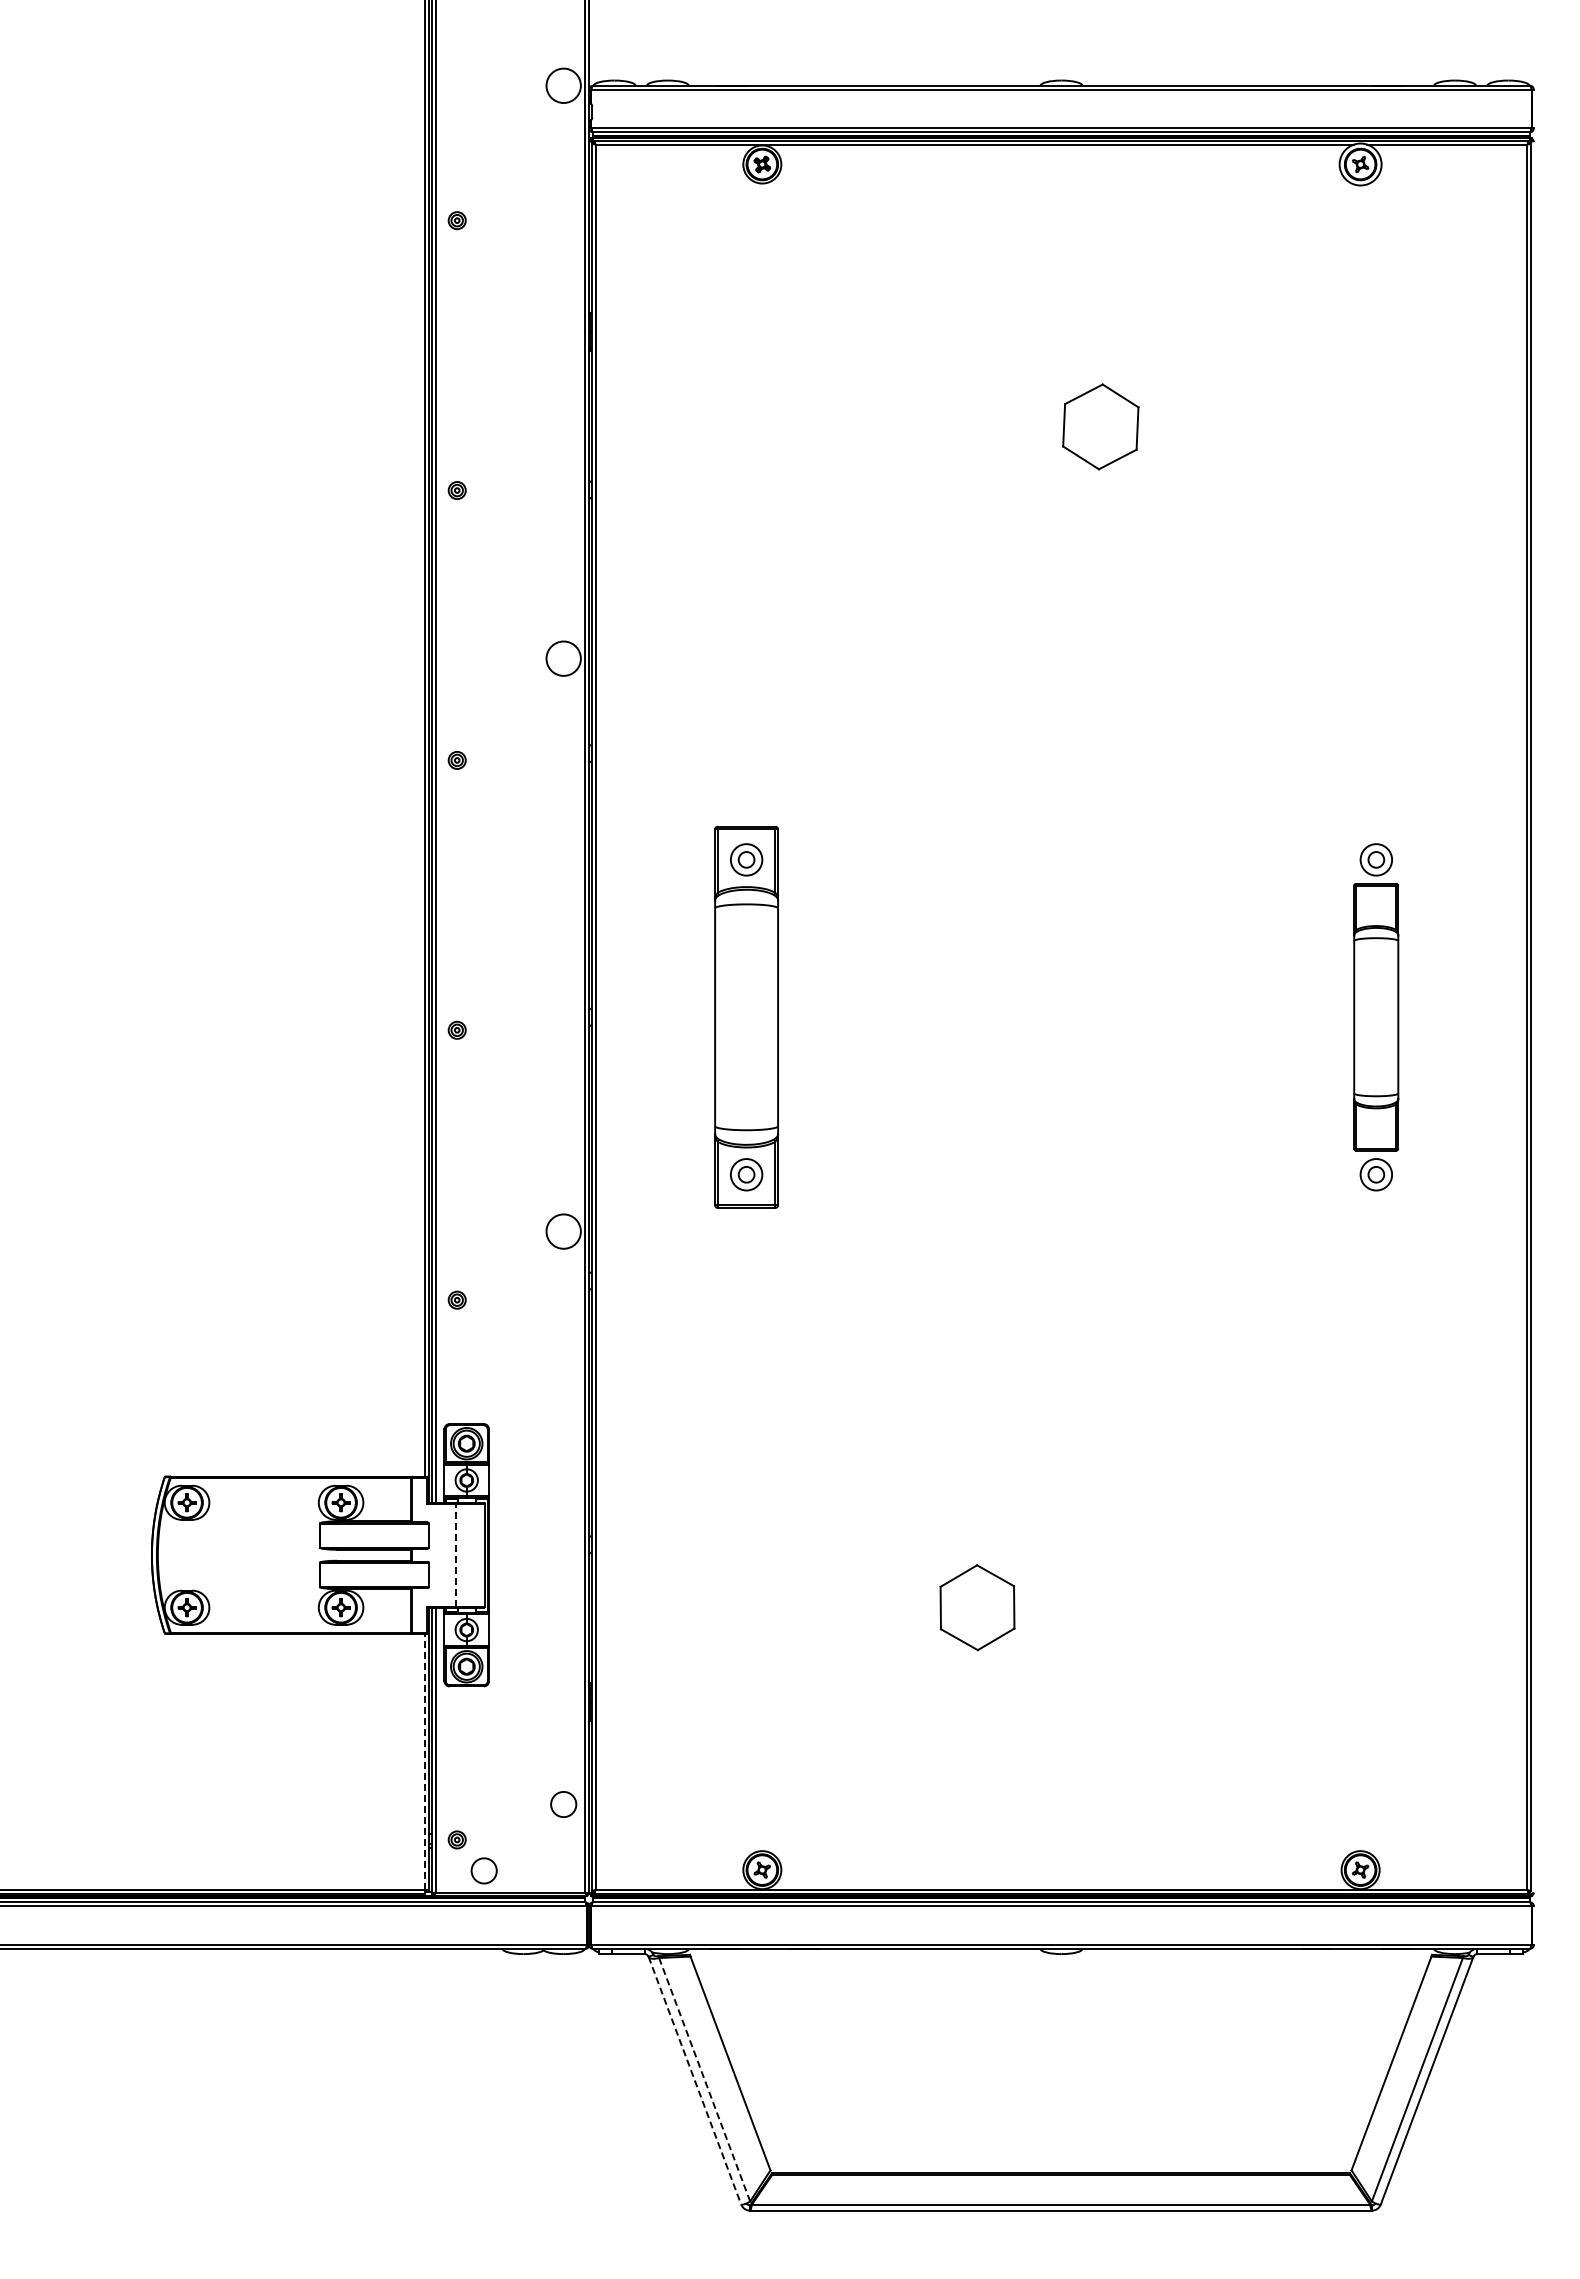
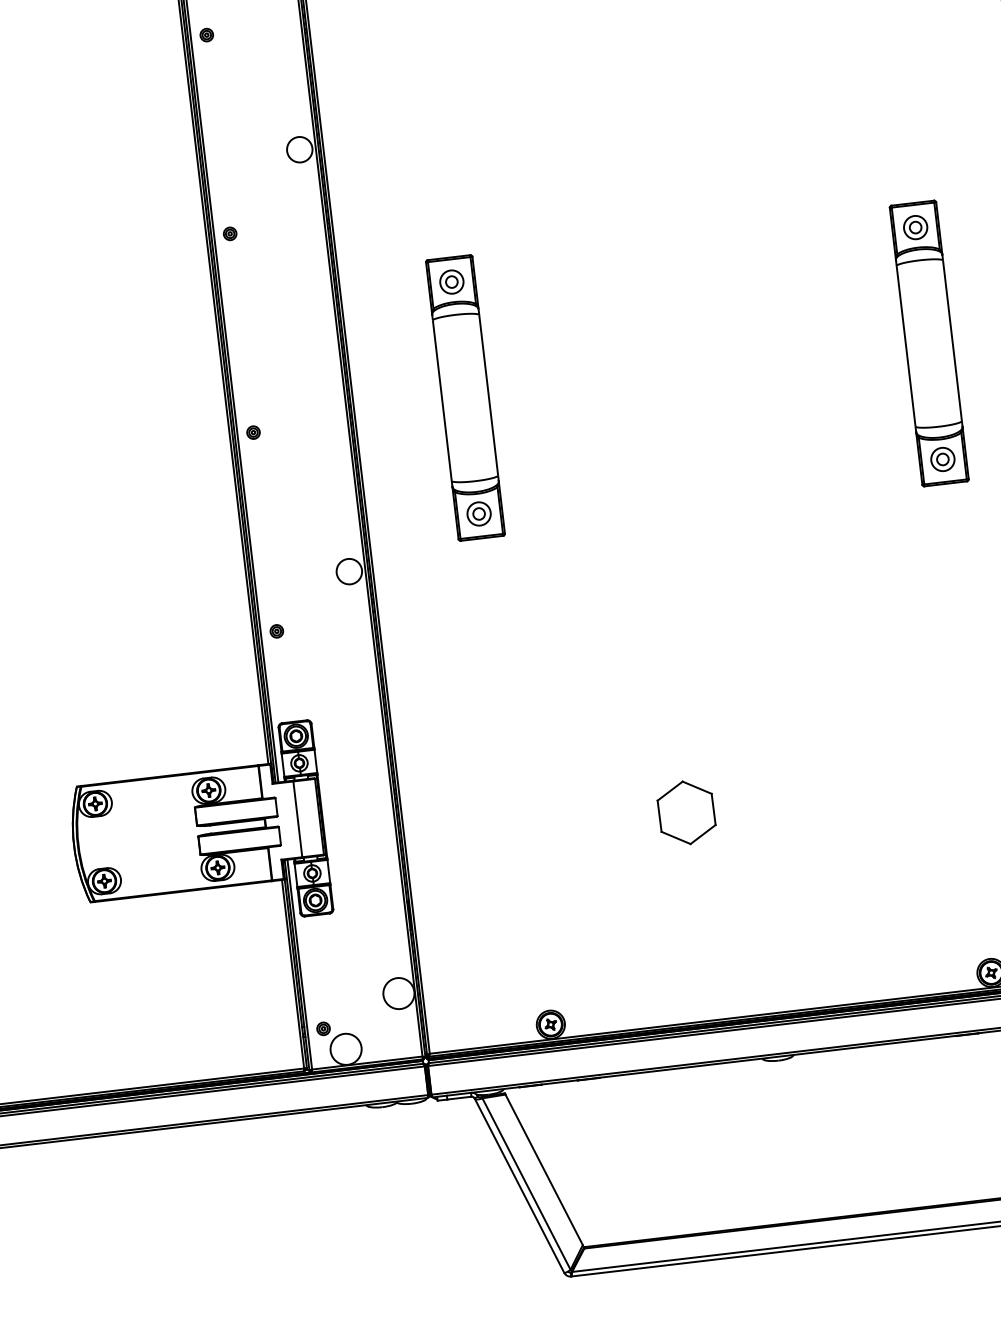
part: (1375, 1016) -> (928, 343), size x1.43
line: (455, 1554) -> (297, 818), dashed -> solid
line: (424, 1761) -> (292, 973), dashed -> solid
circle: (563, 1804) -> (398, 993), size x1.67
circle: (484, 1870) -> (346, 1049), size x1.67
line: (704, 2079) -> (526, 1183), dashed -> solid
line: (695, 2081) -> (519, 1186), dashed -> solid

